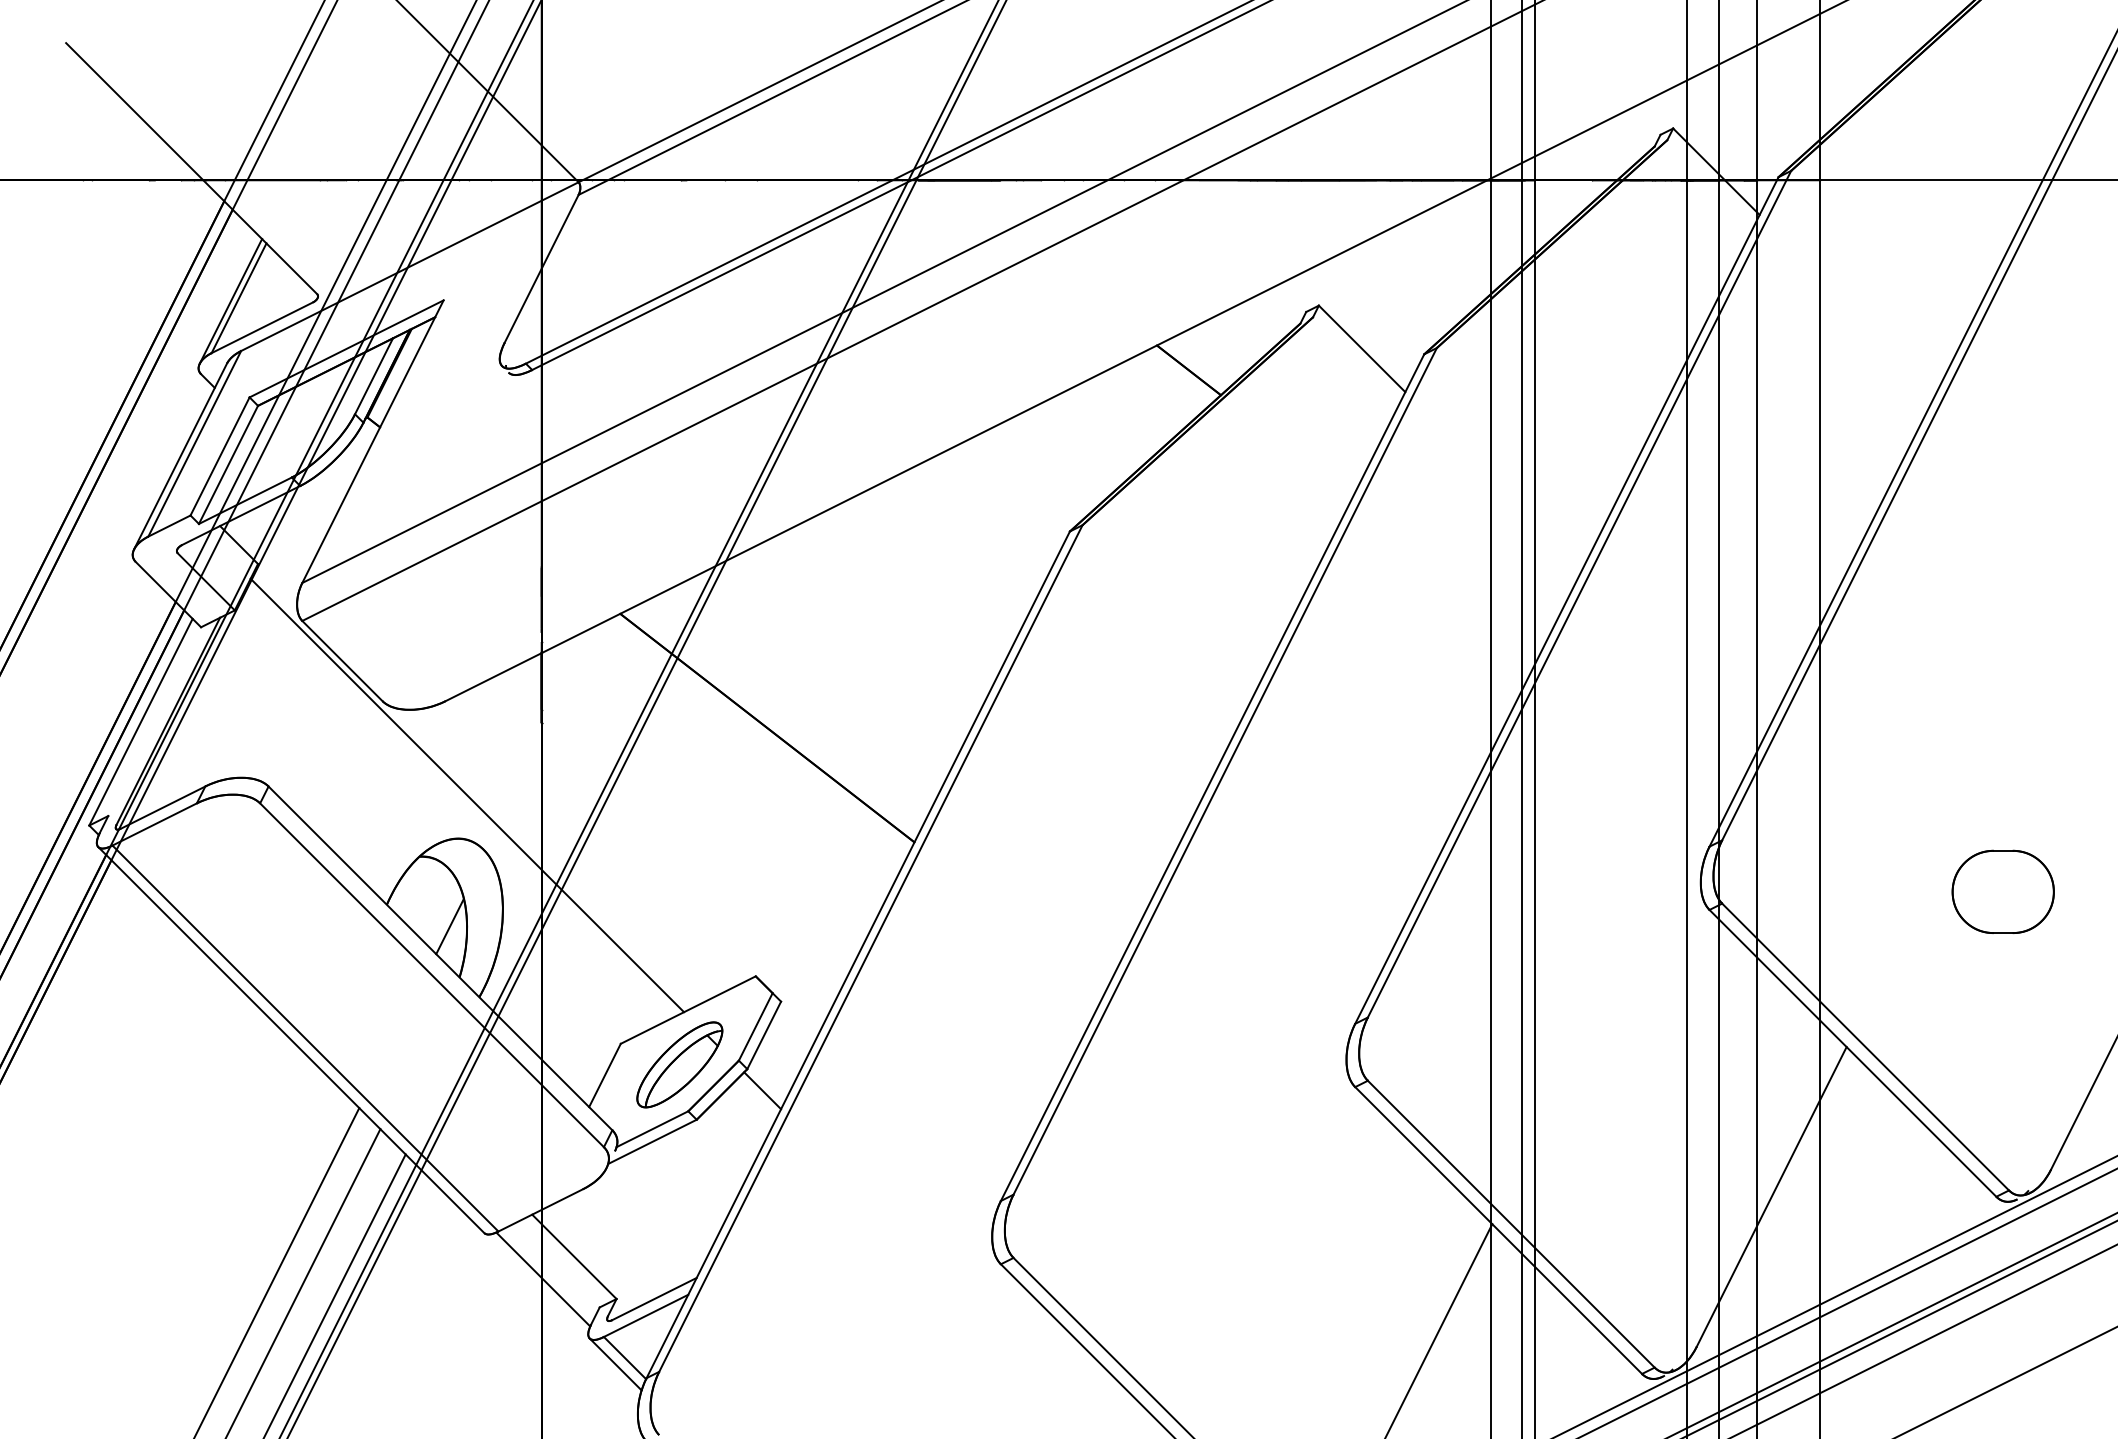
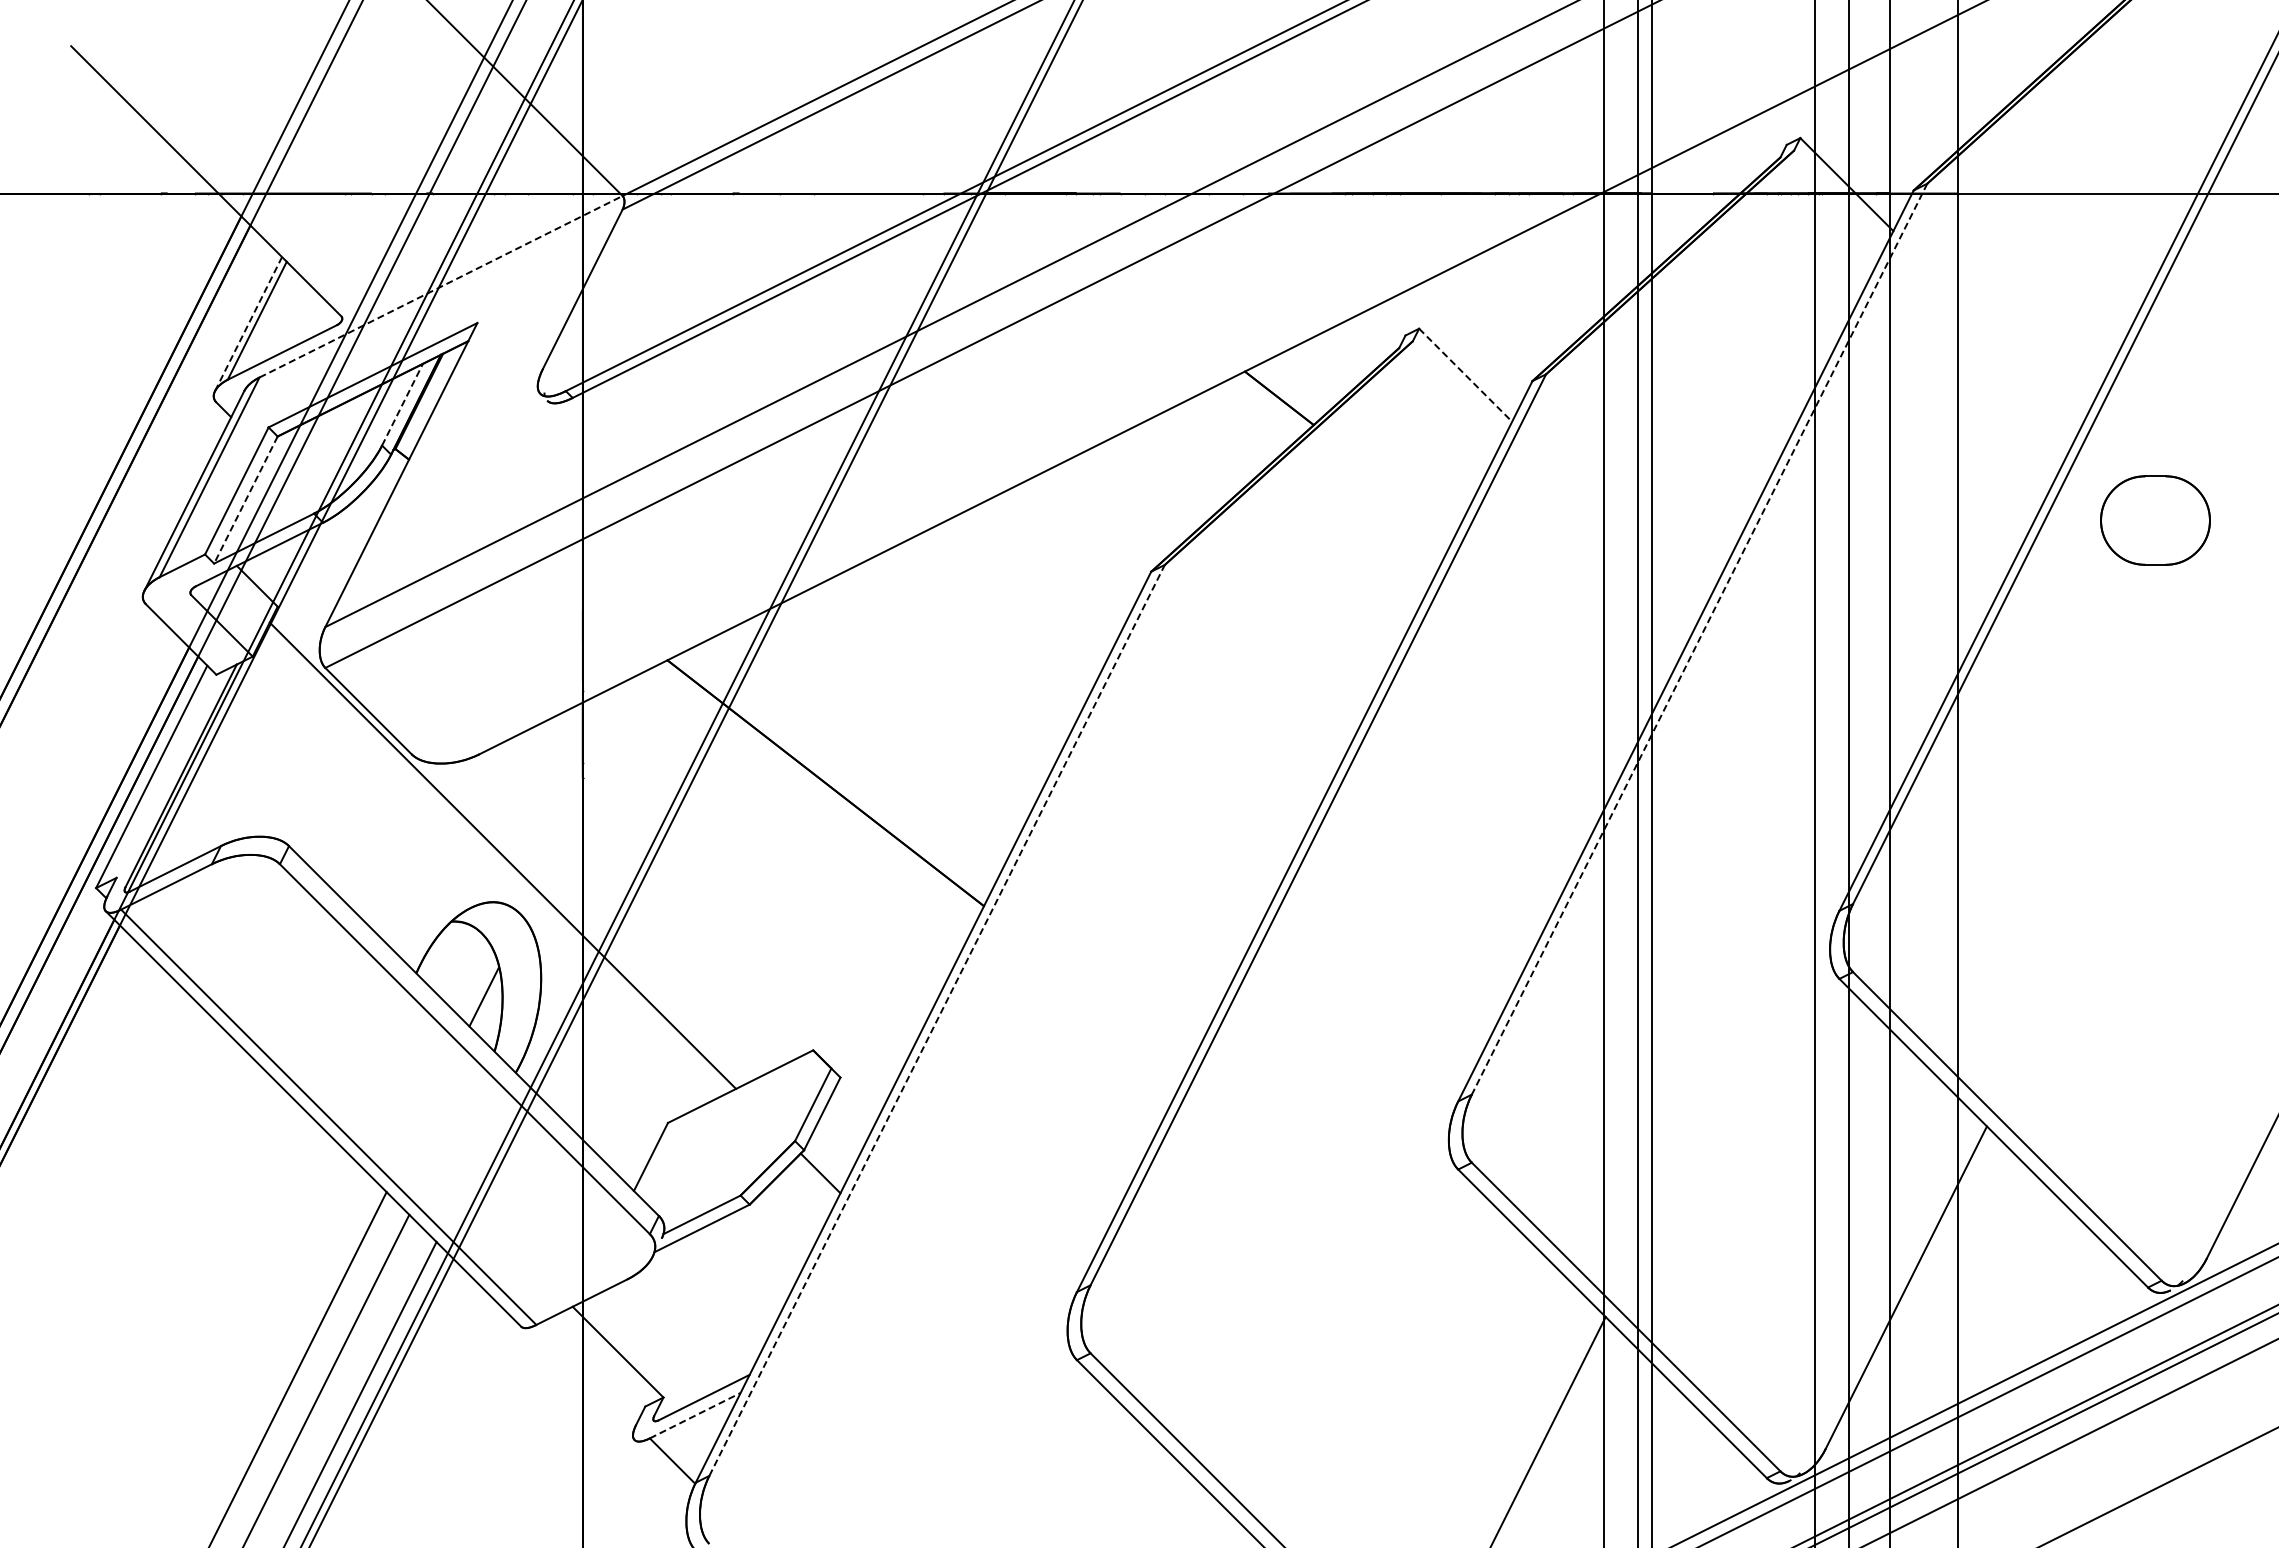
line: (410, 266) -> (441, 286), solid -> dashed
line: (230, 301) -> (248, 324), solid -> dashed
line: (1361, 349) -> (1465, 375), solid -> dashed
line: (374, 376) -> (402, 404), solid -> dashed
line: (228, 465) -> (245, 500), solid -> dashed
line: (1579, 594) -> (1699, 639), solid -> dashed
part: (2003, 891) -> (2155, 520), moved
line: (871, 947) -> (937, 1019), solid -> dashed
part: (679, 1064) -> (731, 1145), removed
line: (543, 1279) -> (584, 1376), removed
line: (646, 1315) -> (695, 1415), solid -> dashed
line: (615, 1364) -> (662, 1467), removed

